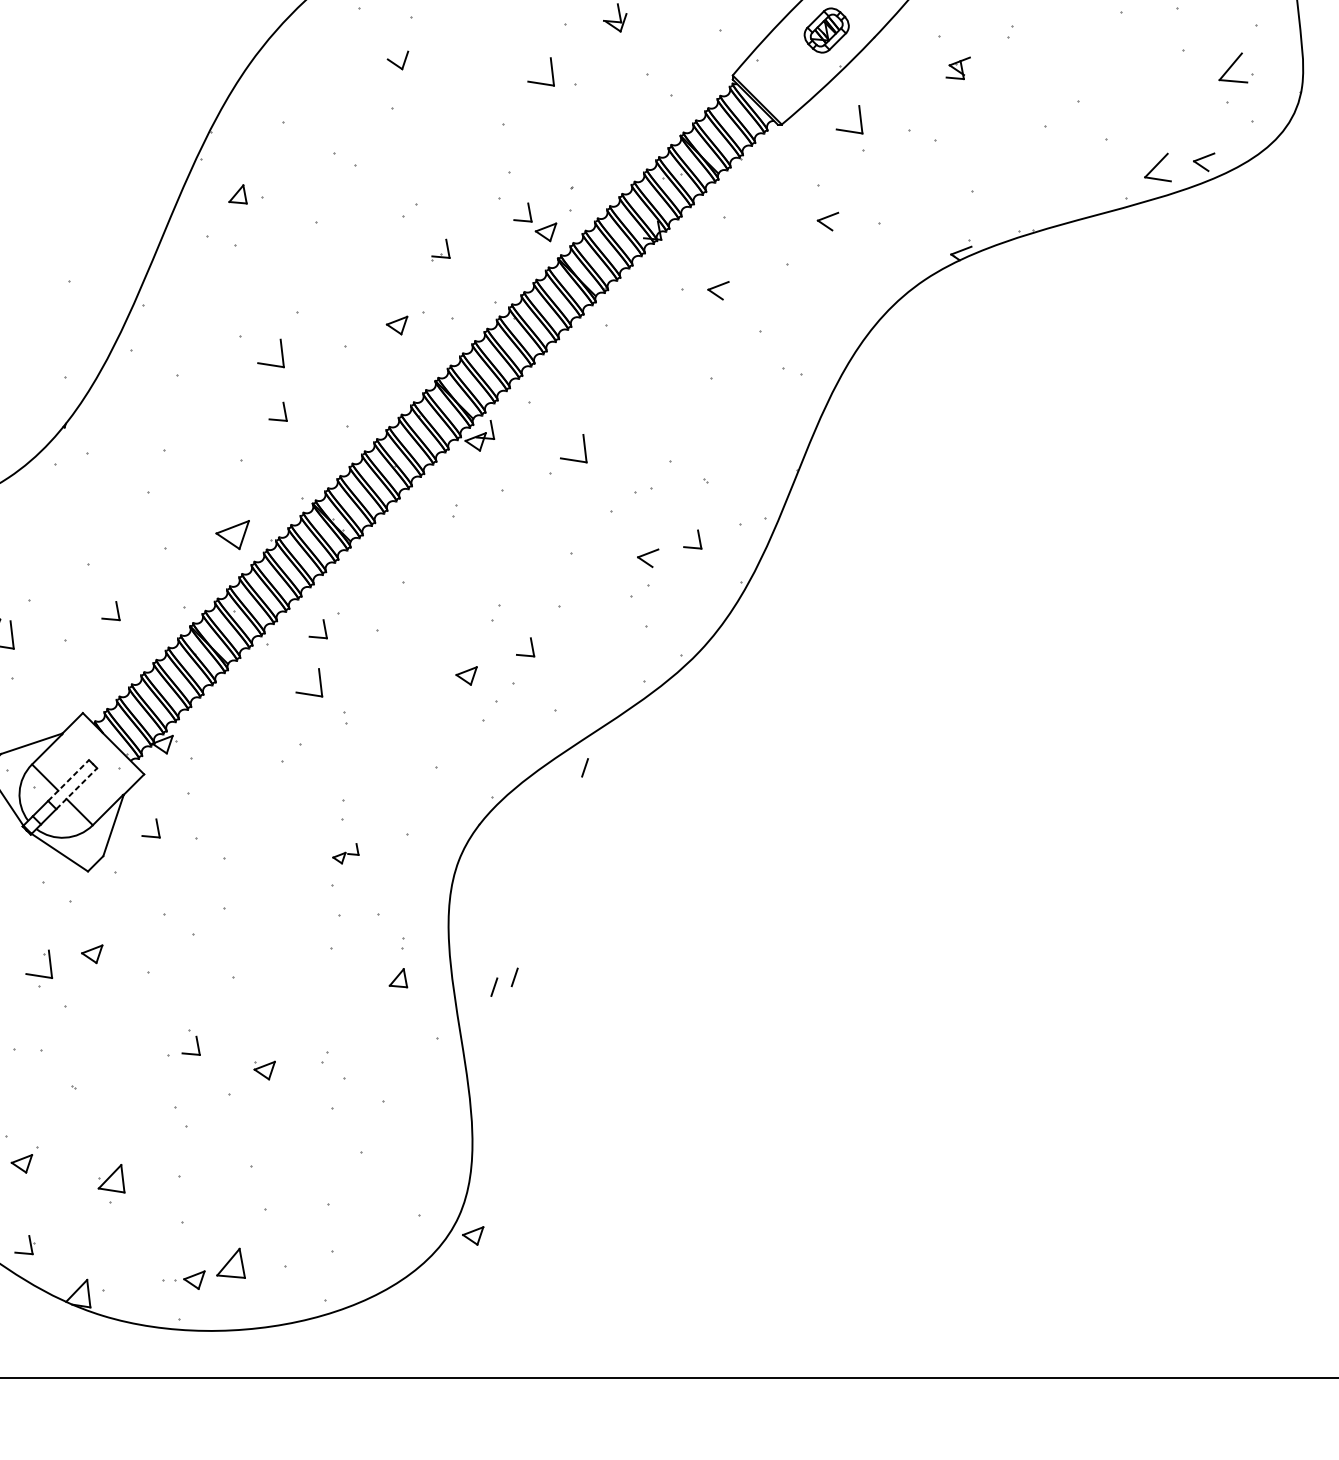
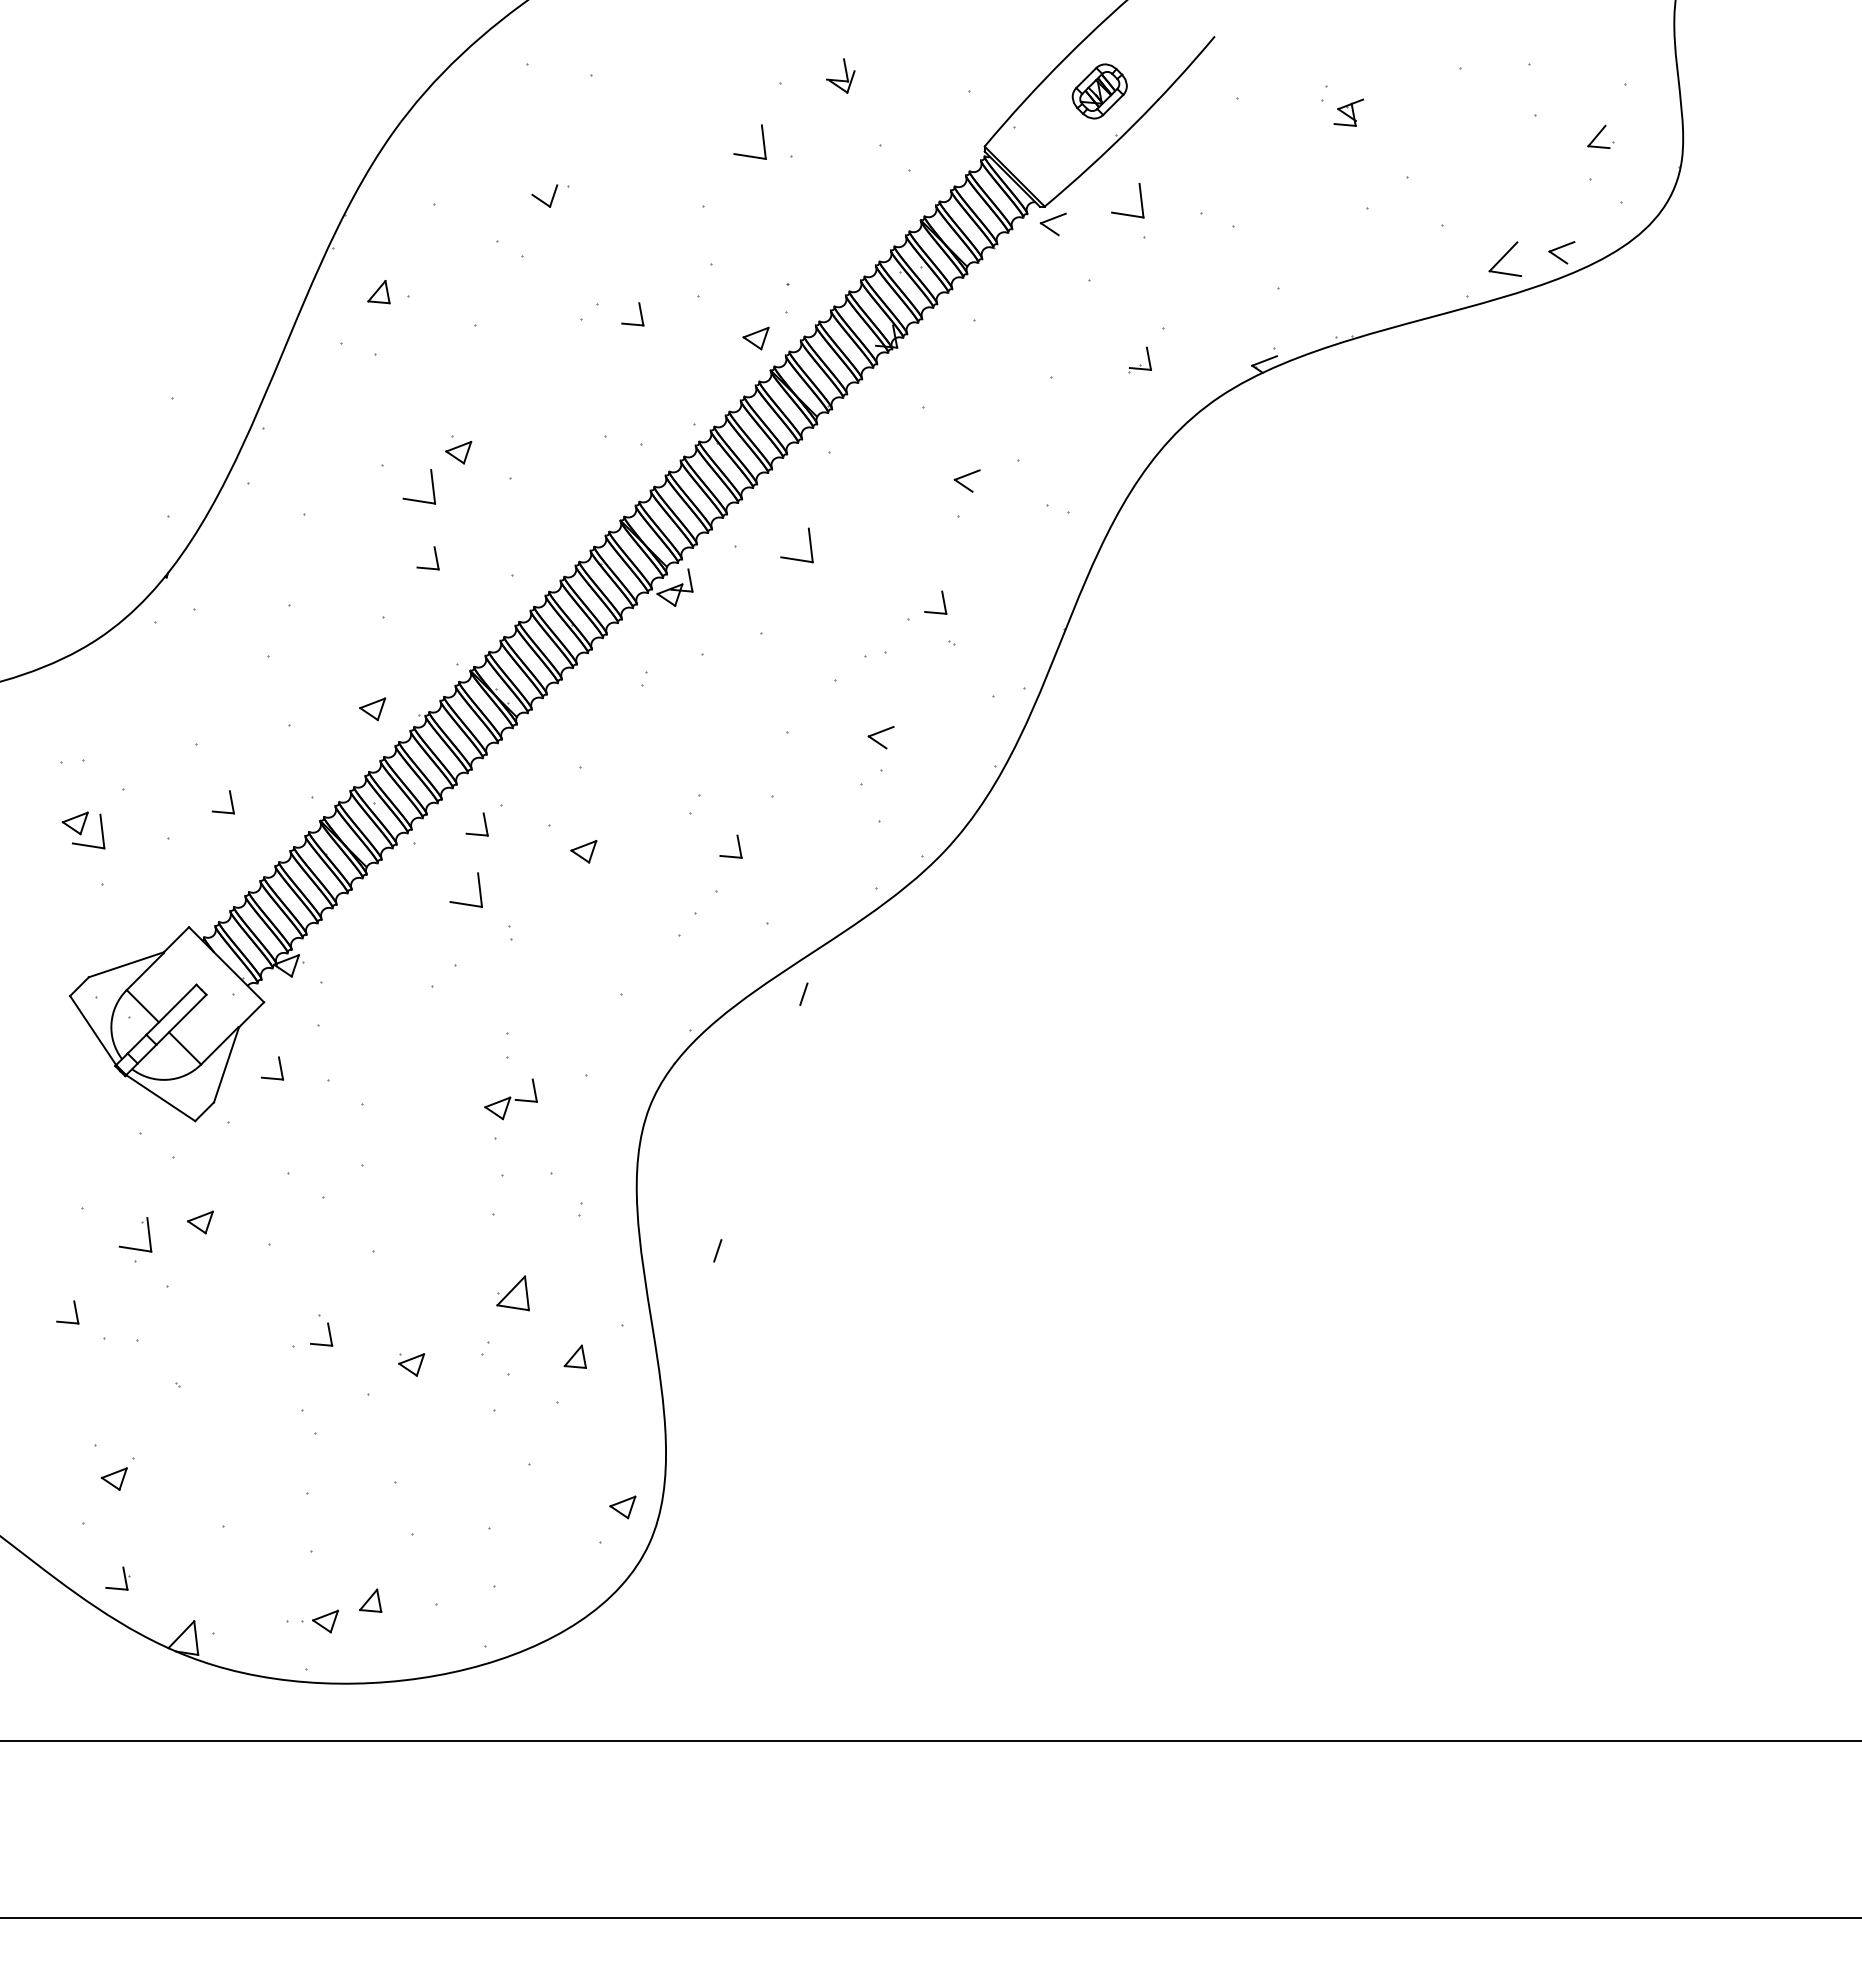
part: (397, 59) -> (544, 195), moved
part: (1235, 67) -> (1600, 136), size x0.62
part: (957, 68) -> (1348, 112), moved
part: (528, 210) -> (639, 311), moved
part: (827, 221) -> (1052, 224), moved
part: (440, 249) -> (1139, 359), moved
part: (717, 290) -> (966, 480), moved
part: (396, 325) -> (458, 452), moved
part: (583, 448) -> (809, 545), moved
part: (232, 535) -> (372, 709), size x0.62
part: (698, 537) -> (942, 600), moved
part: (466, 675) -> (583, 851), moved
line: (68, 780) -> (171, 1009), dashed -> solid
line: (76, 788) -> (181, 1019), dashed -> solid
part: (345, 853) -> (510, 1099), size x1.67
part: (397, 977) -> (574, 1356), moved
line: (494, 986) -> (692, 1262), removed
part: (111, 1178) -> (512, 1293), moved
part: (472, 1236) -> (622, 1507), moved
part: (231, 1262) -> (370, 1600), size x0.62

